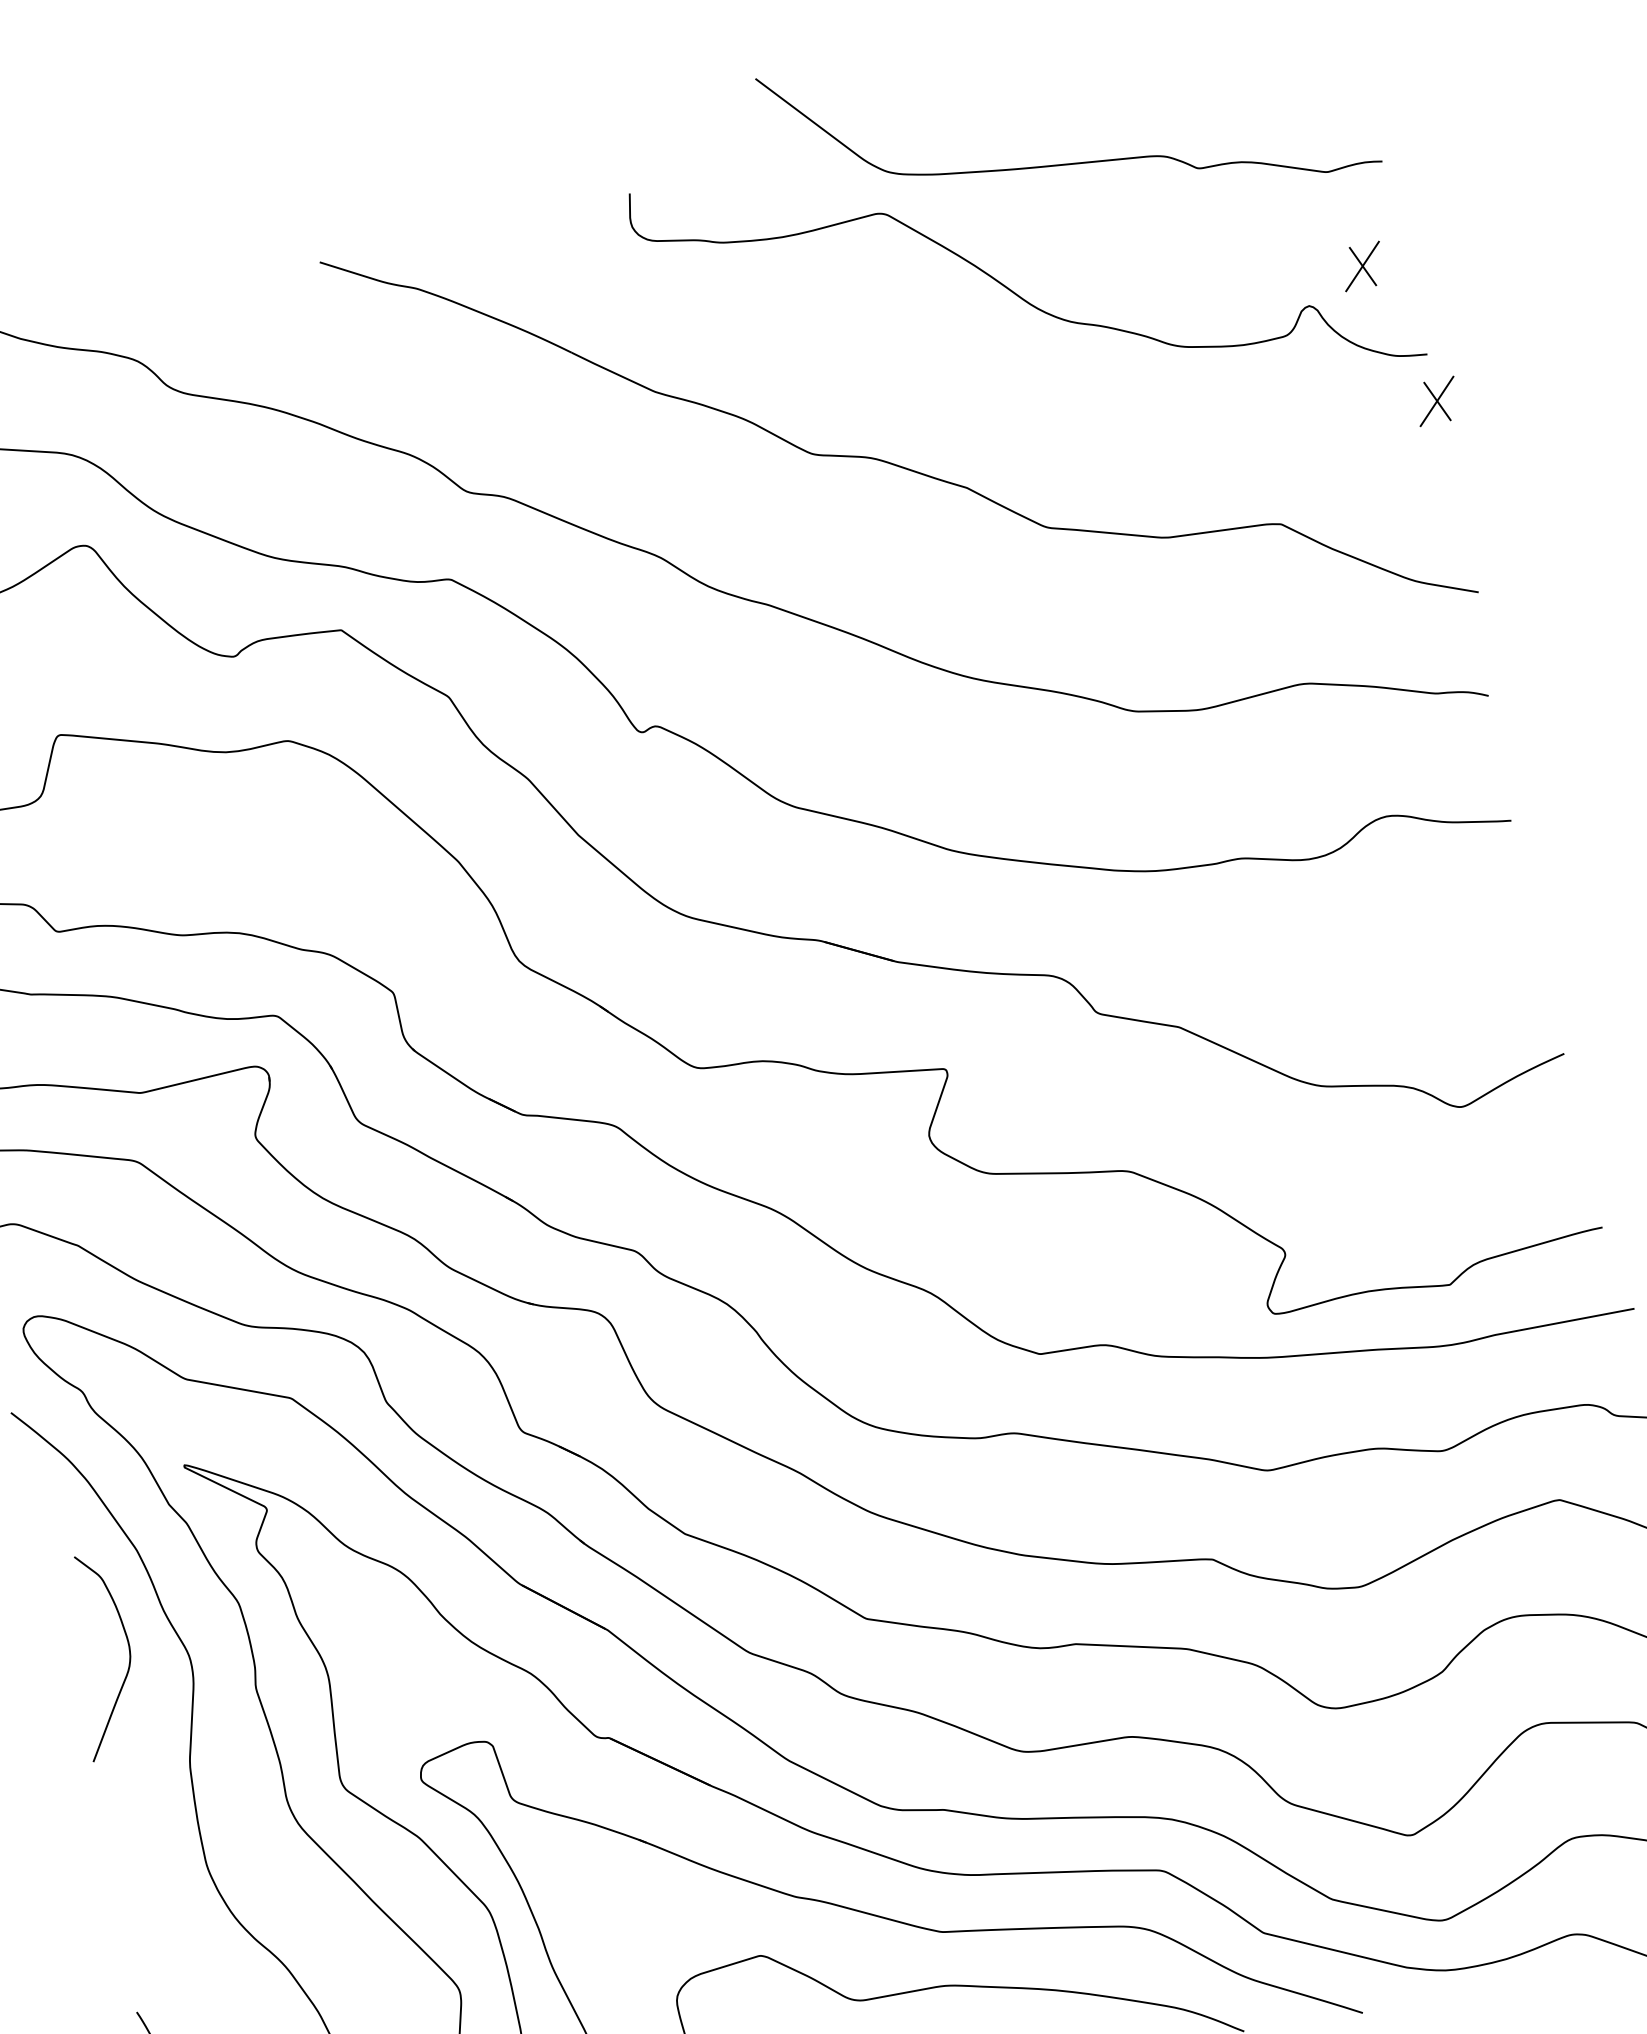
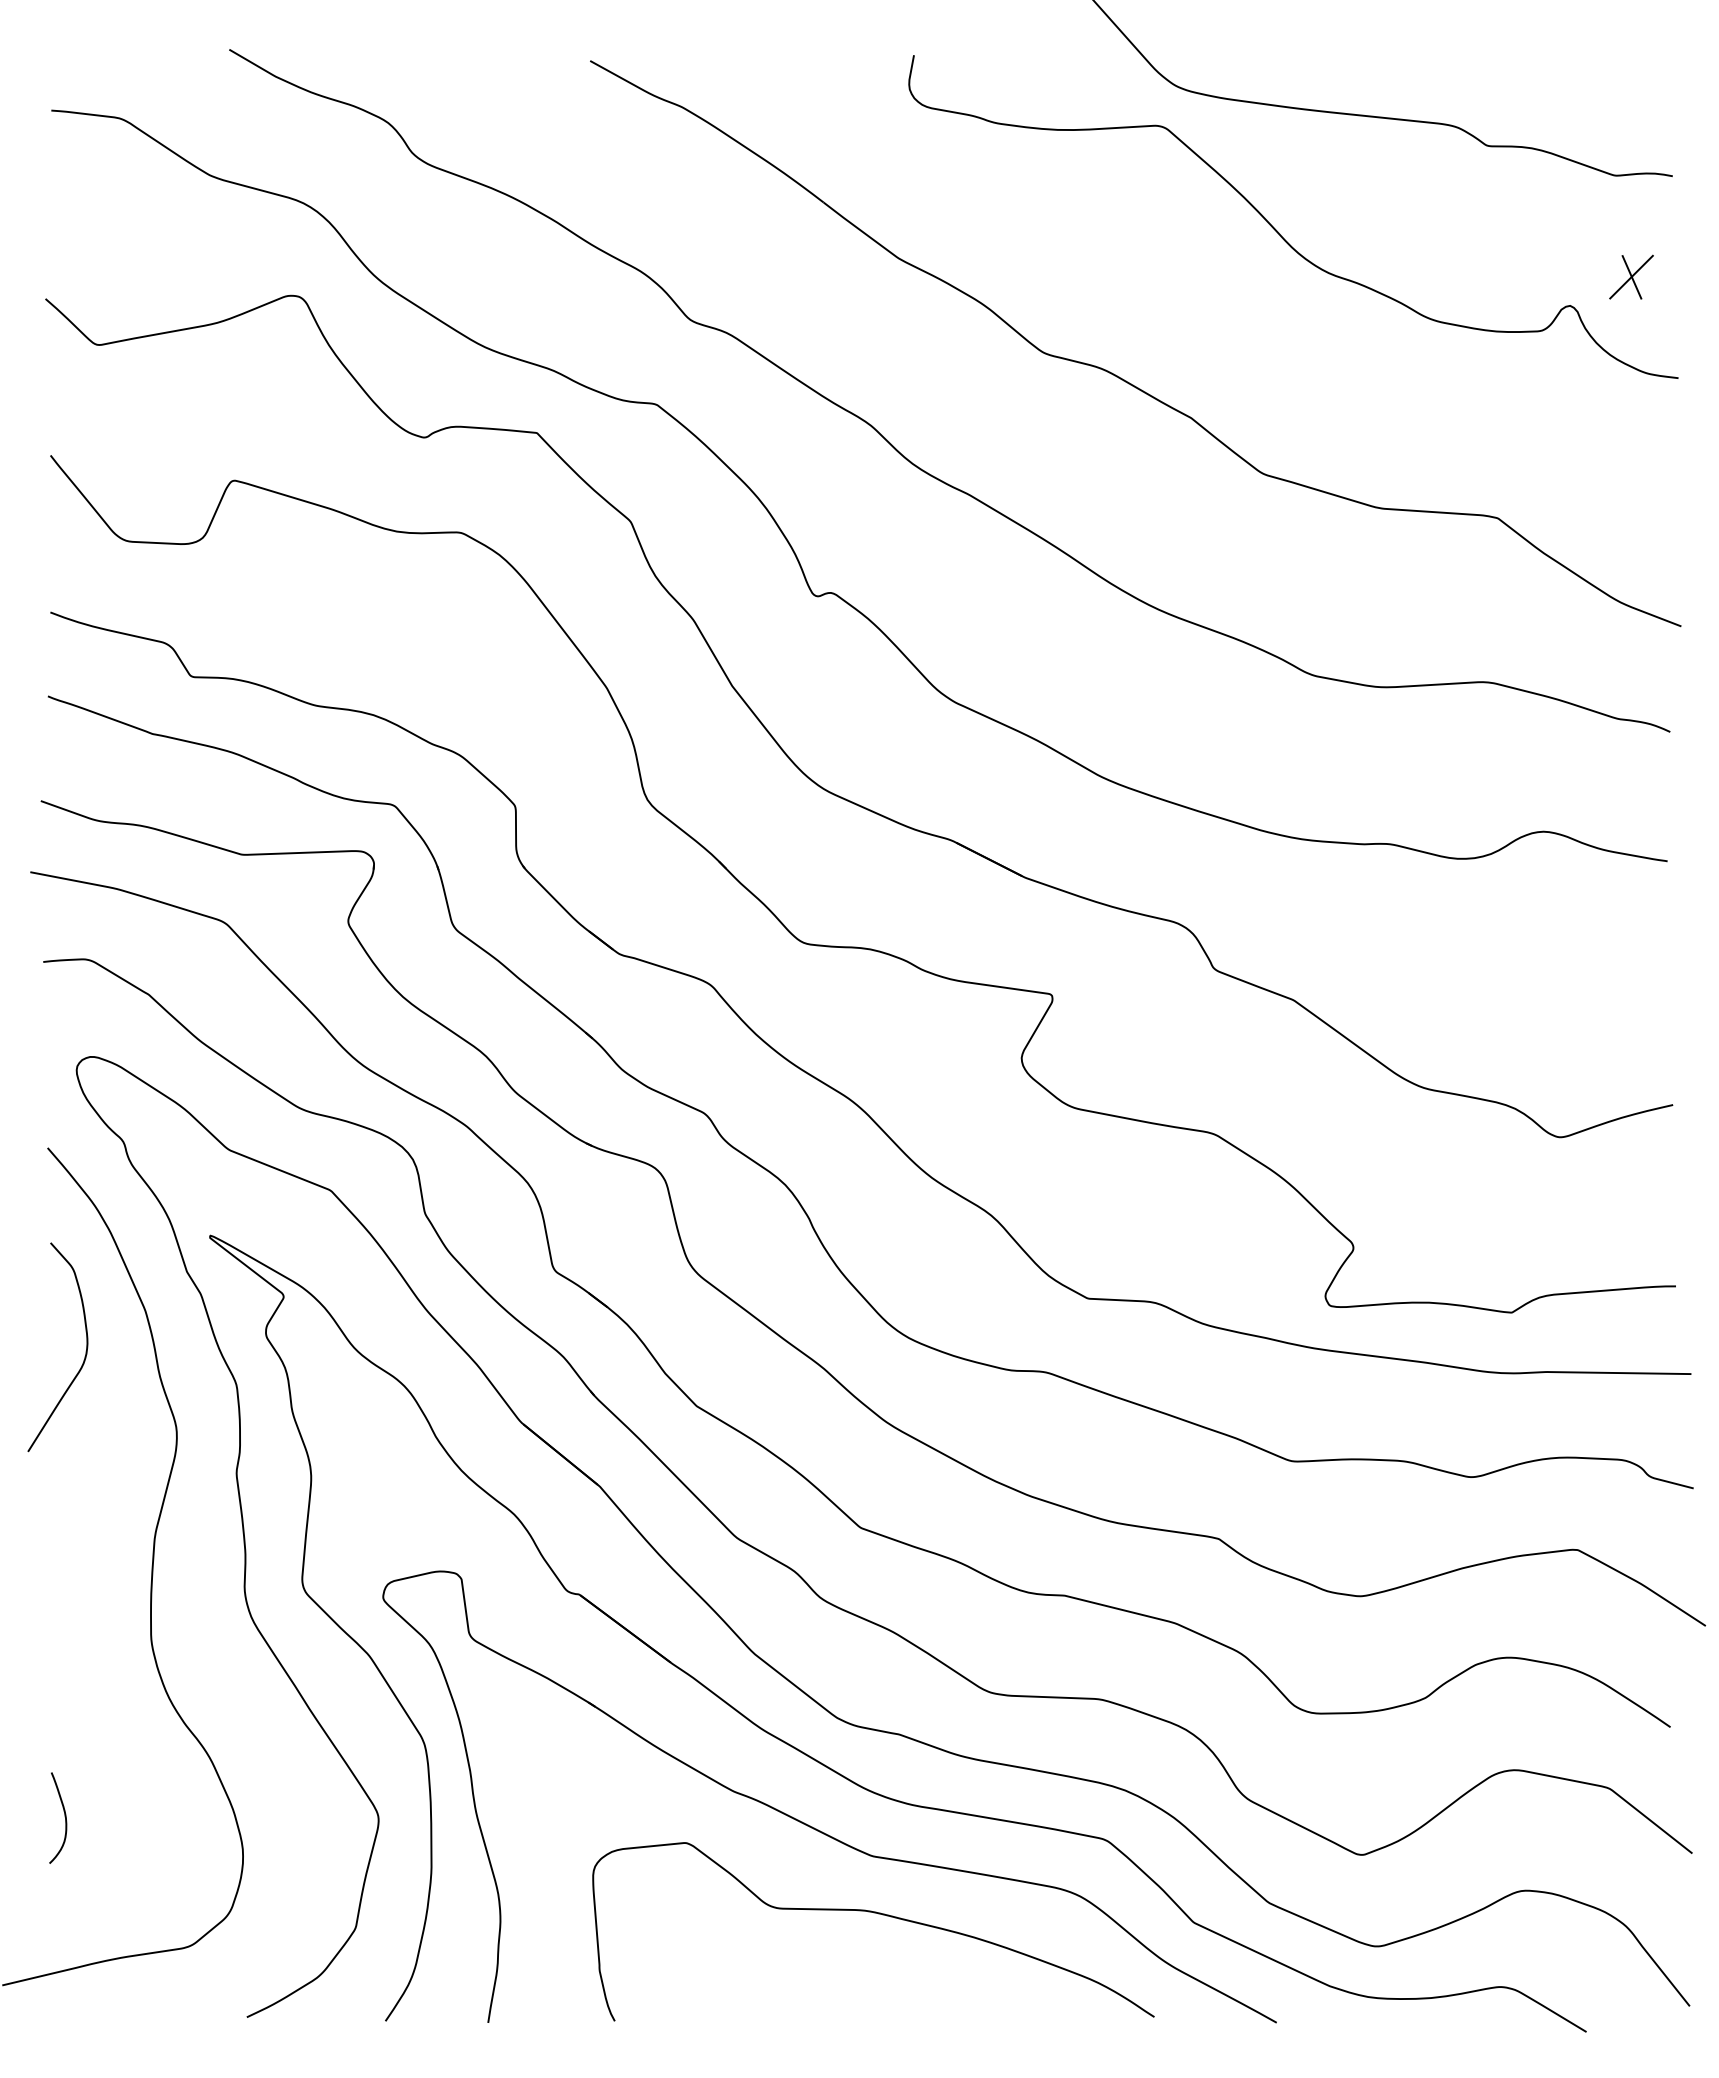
part: (1436, 400) -> (1678, 426), removed
curve: (129, 1654) -> (85, 1351), moved

